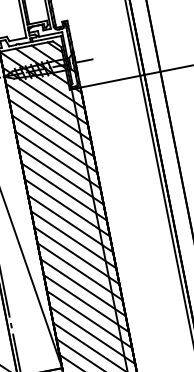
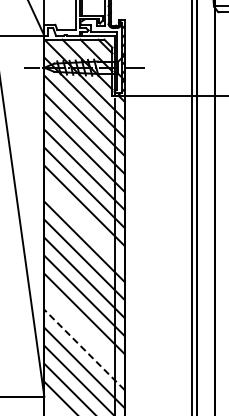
line: (67, 207) -> (84, 223), removed
line: (86, 303) -> (84, 331), removed
line: (89, 319) -> (84, 349), solid -> dashed

